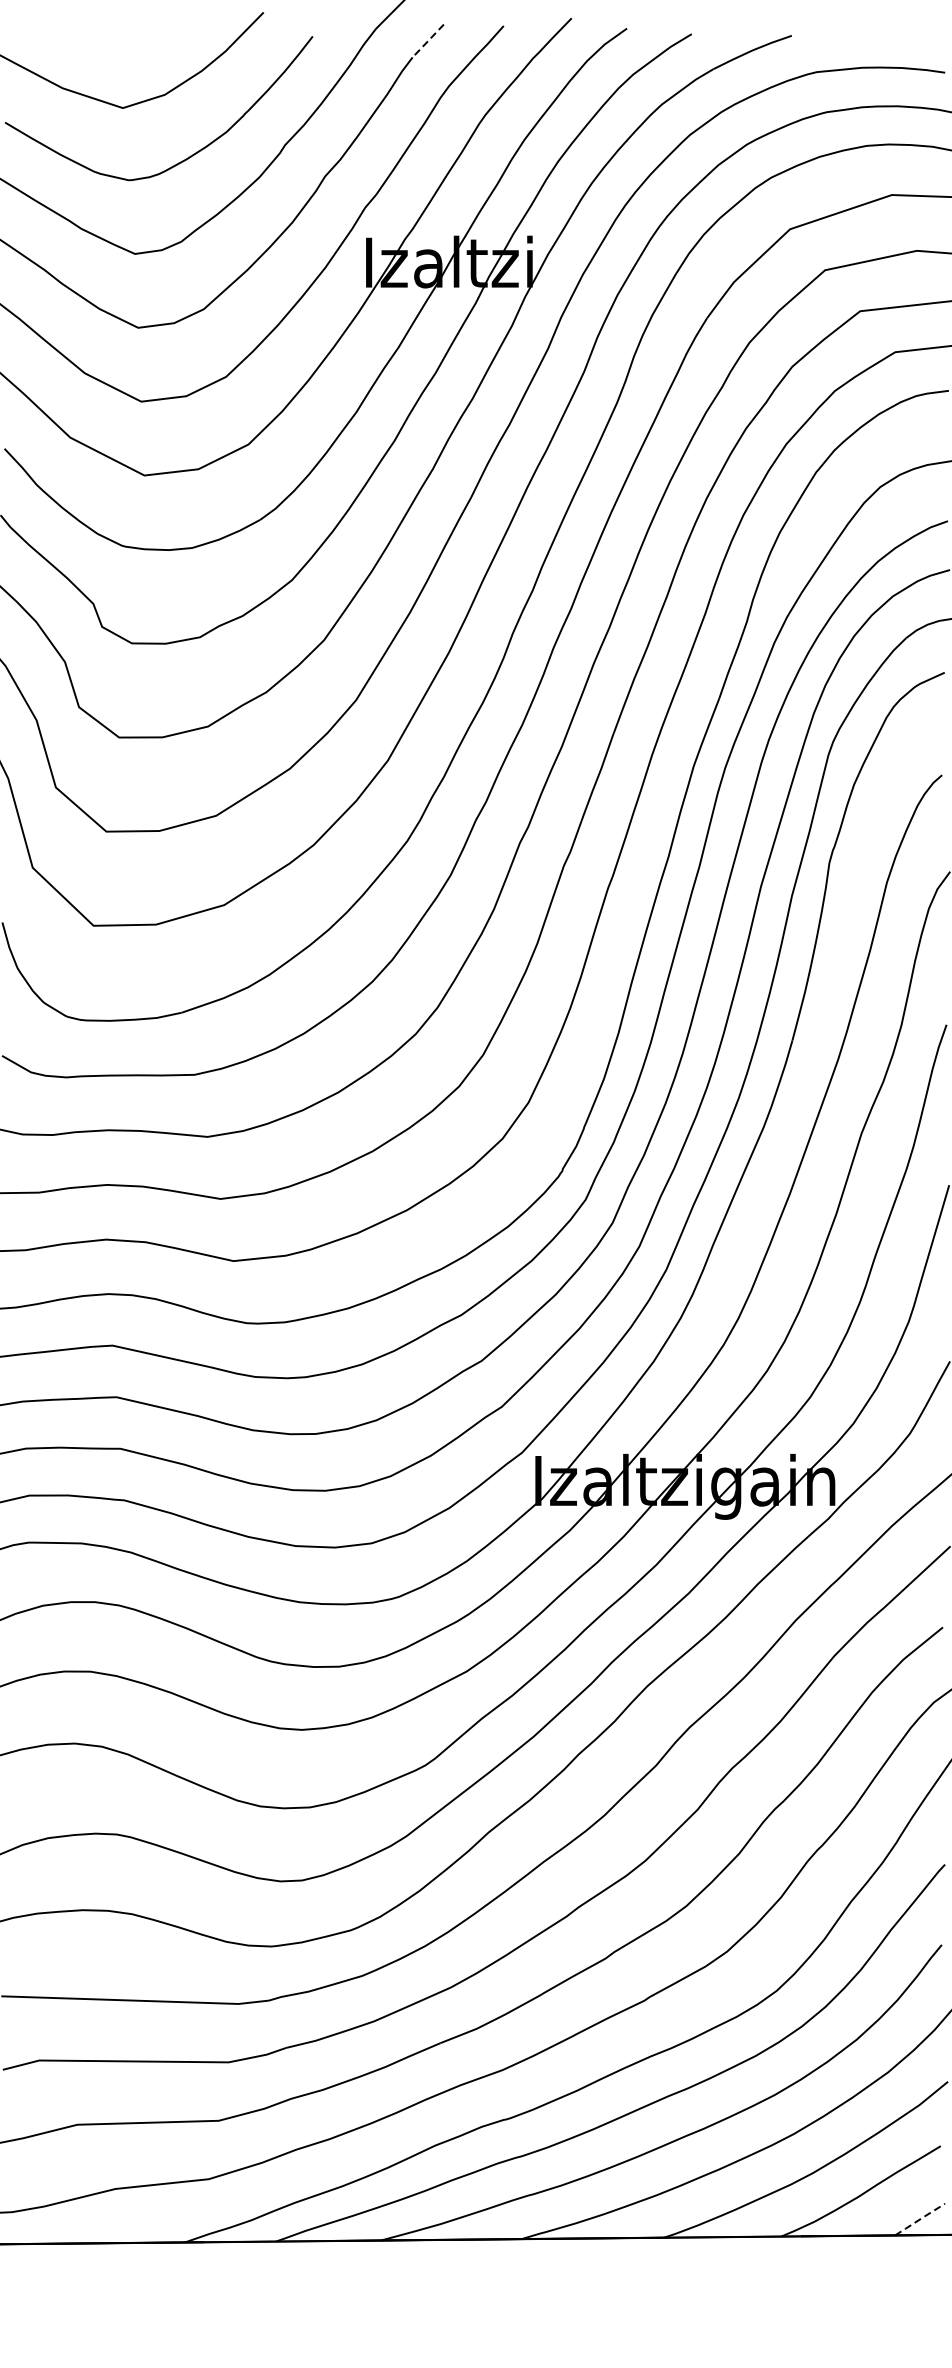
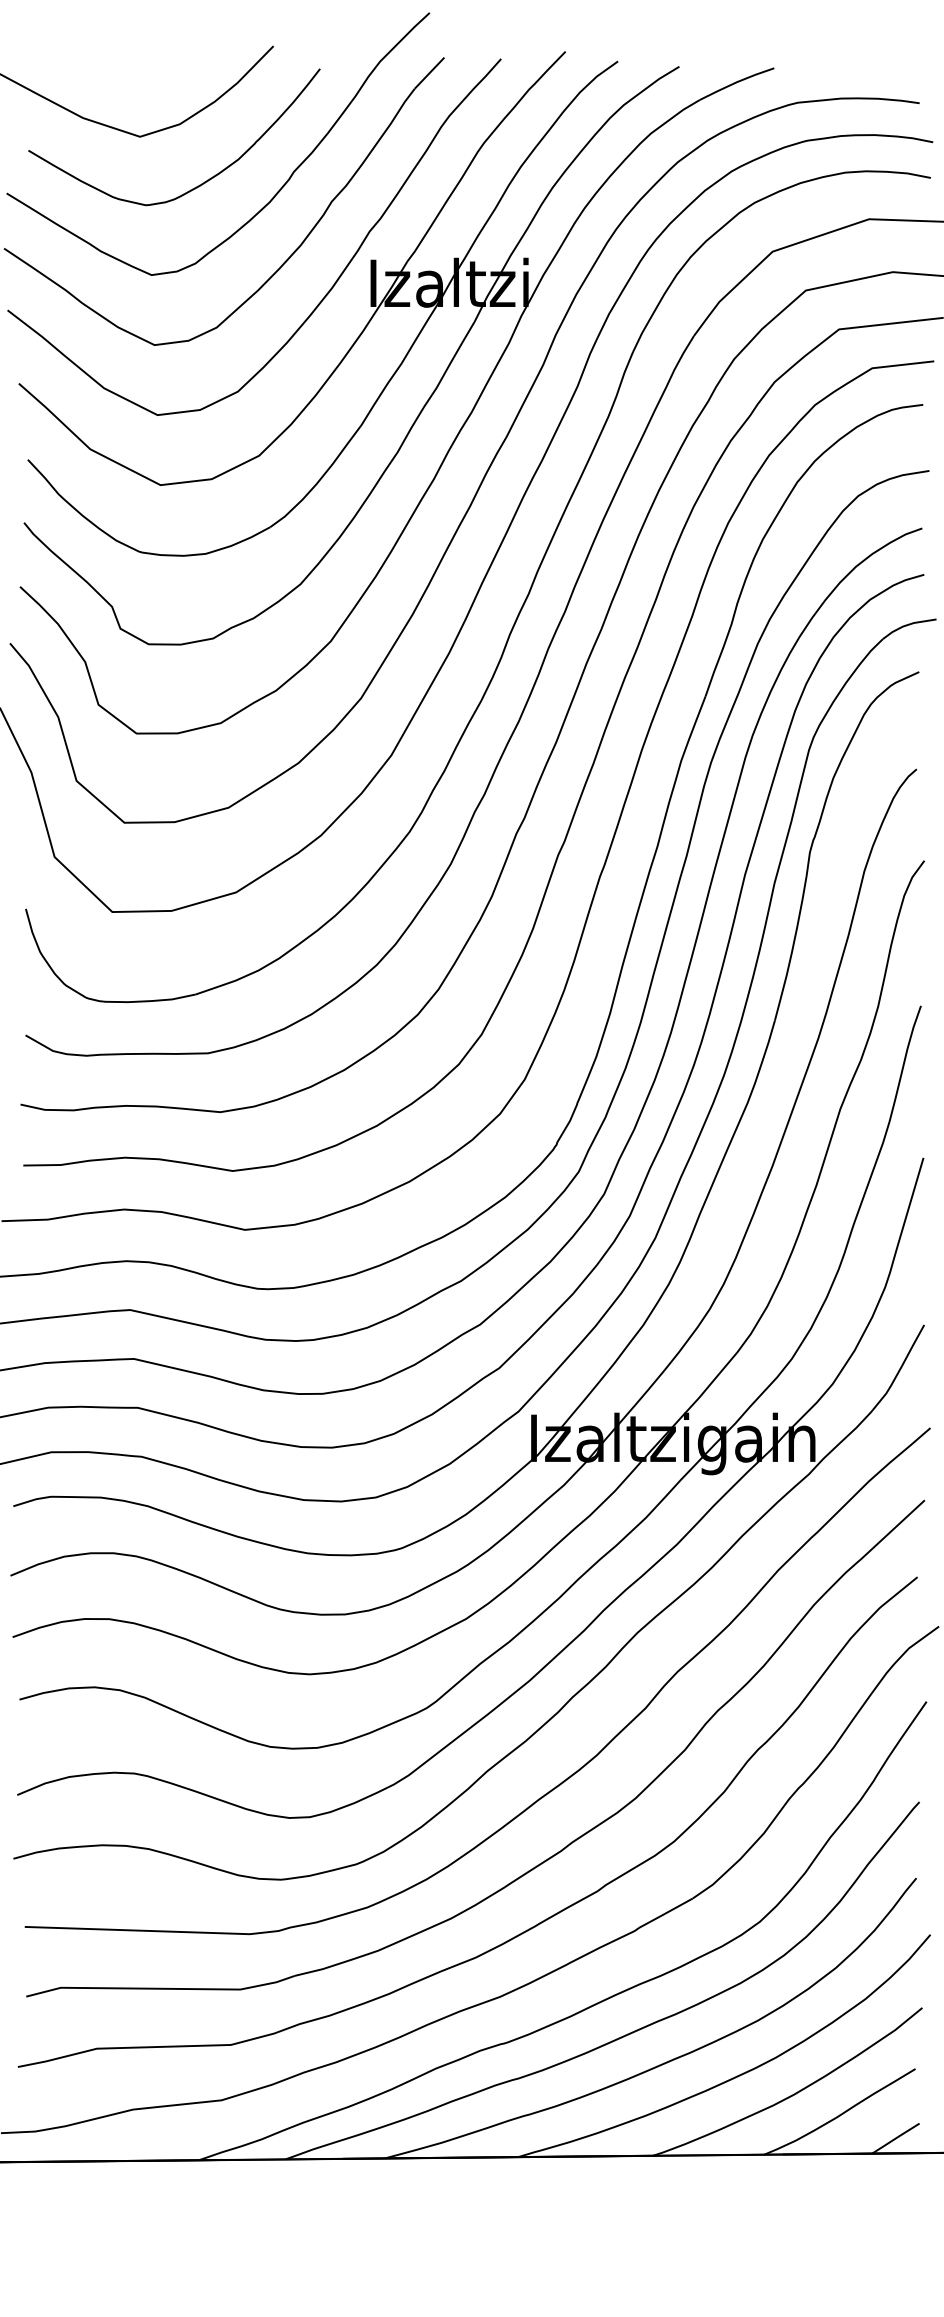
line: (428, 41) -> (429, 73), dashed -> solid
line: (920, 2219) -> (896, 2138), dashed -> solid

